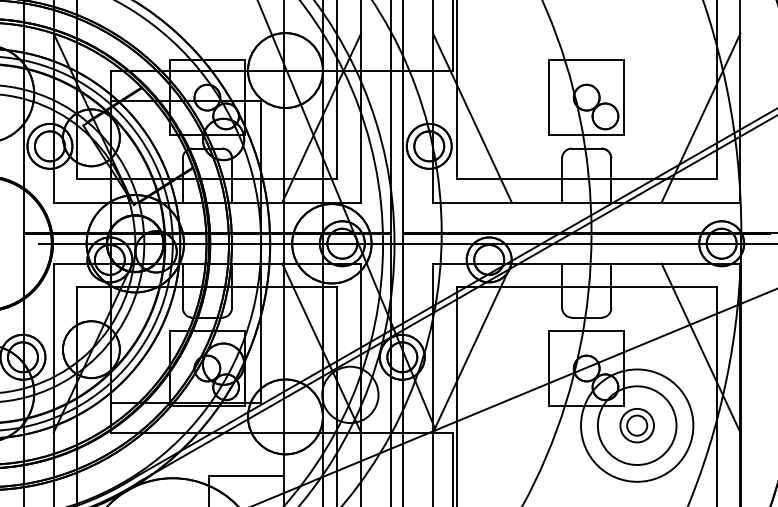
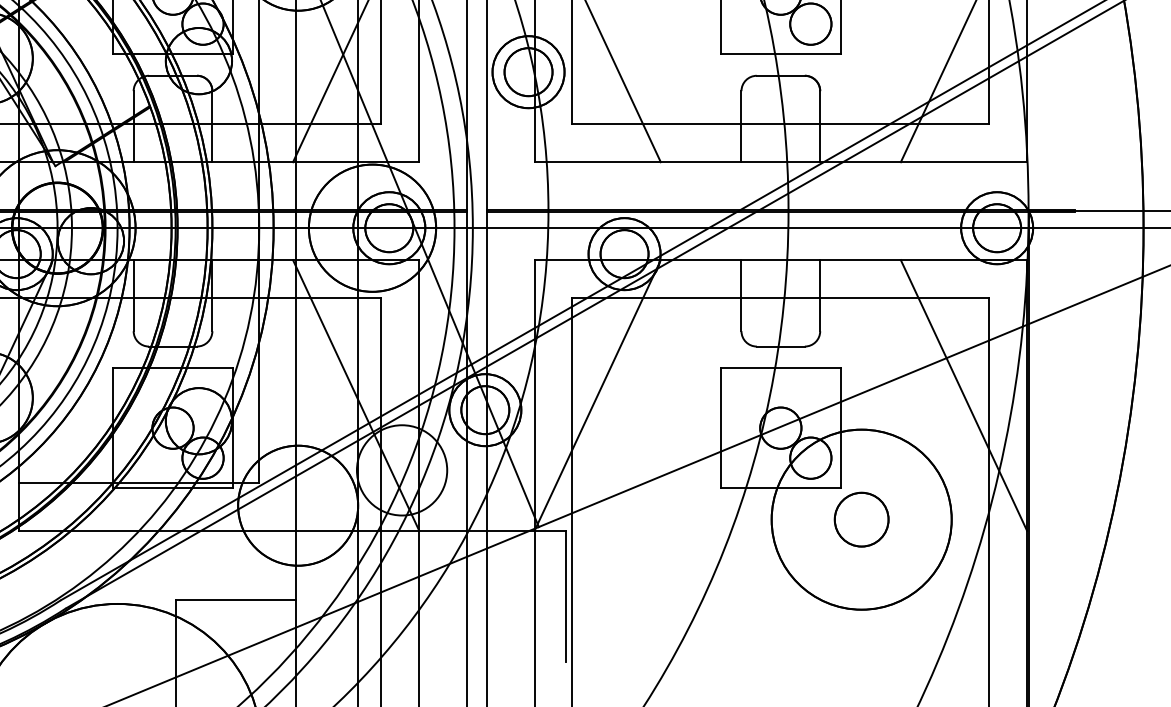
circle: (636, 425) -> (860, 519), size x1.67
circle: (637, 425) -> (862, 519), size x1.43

